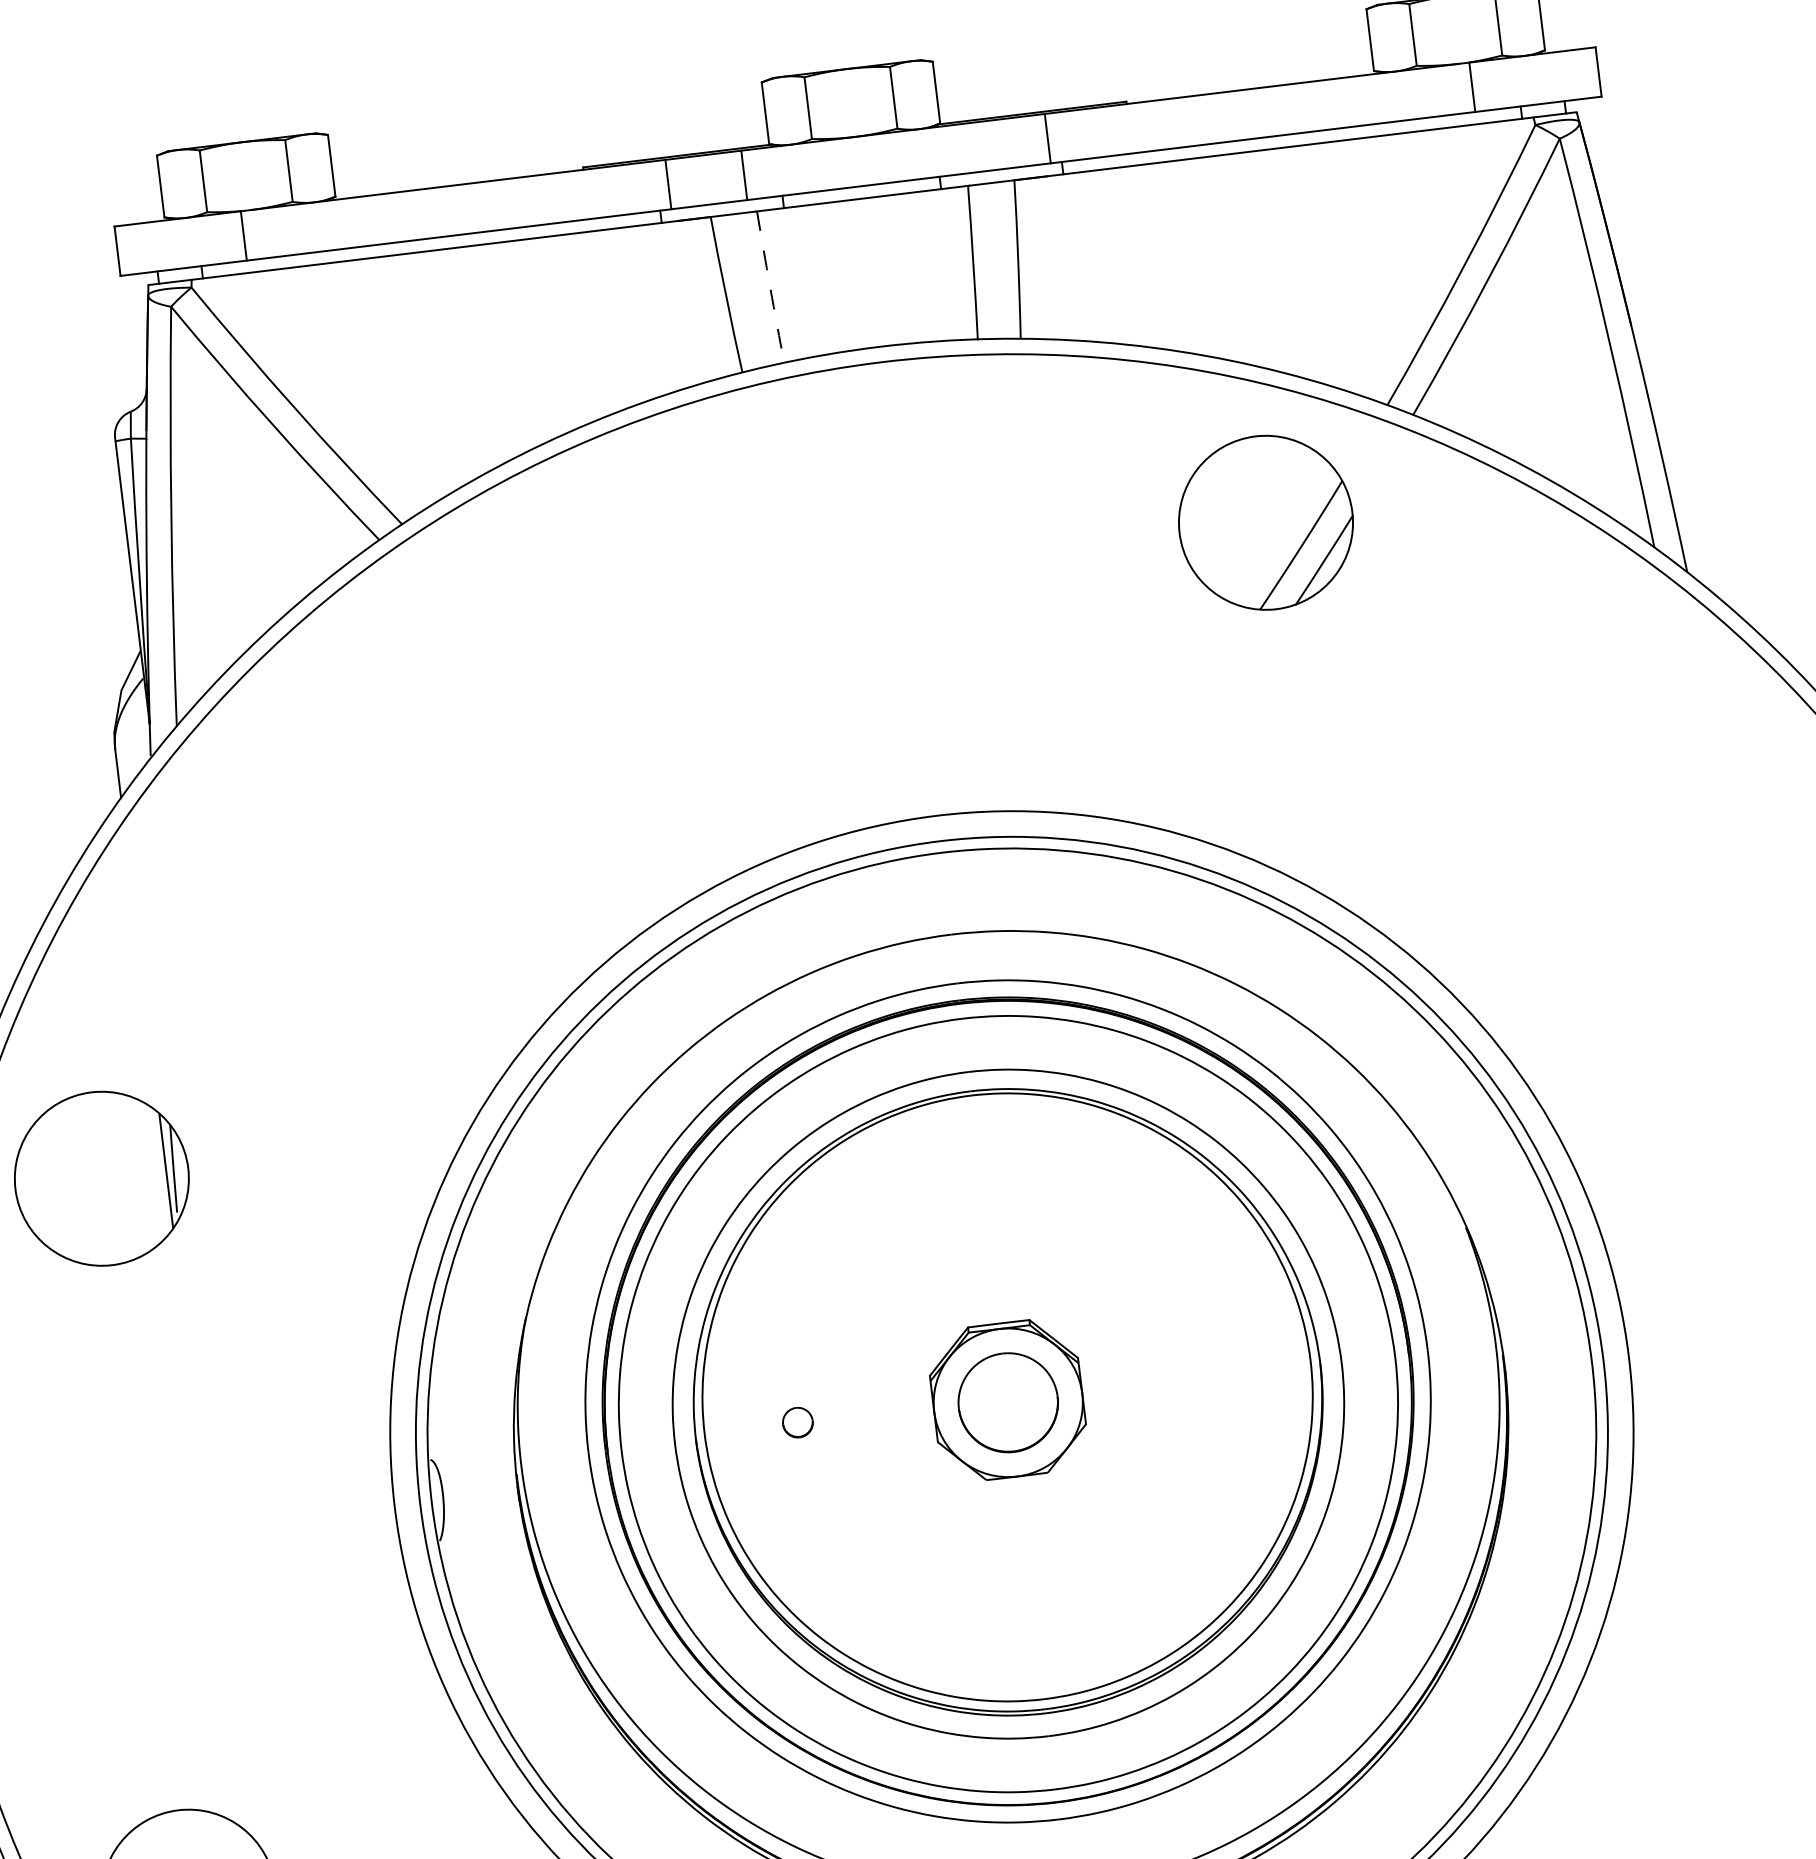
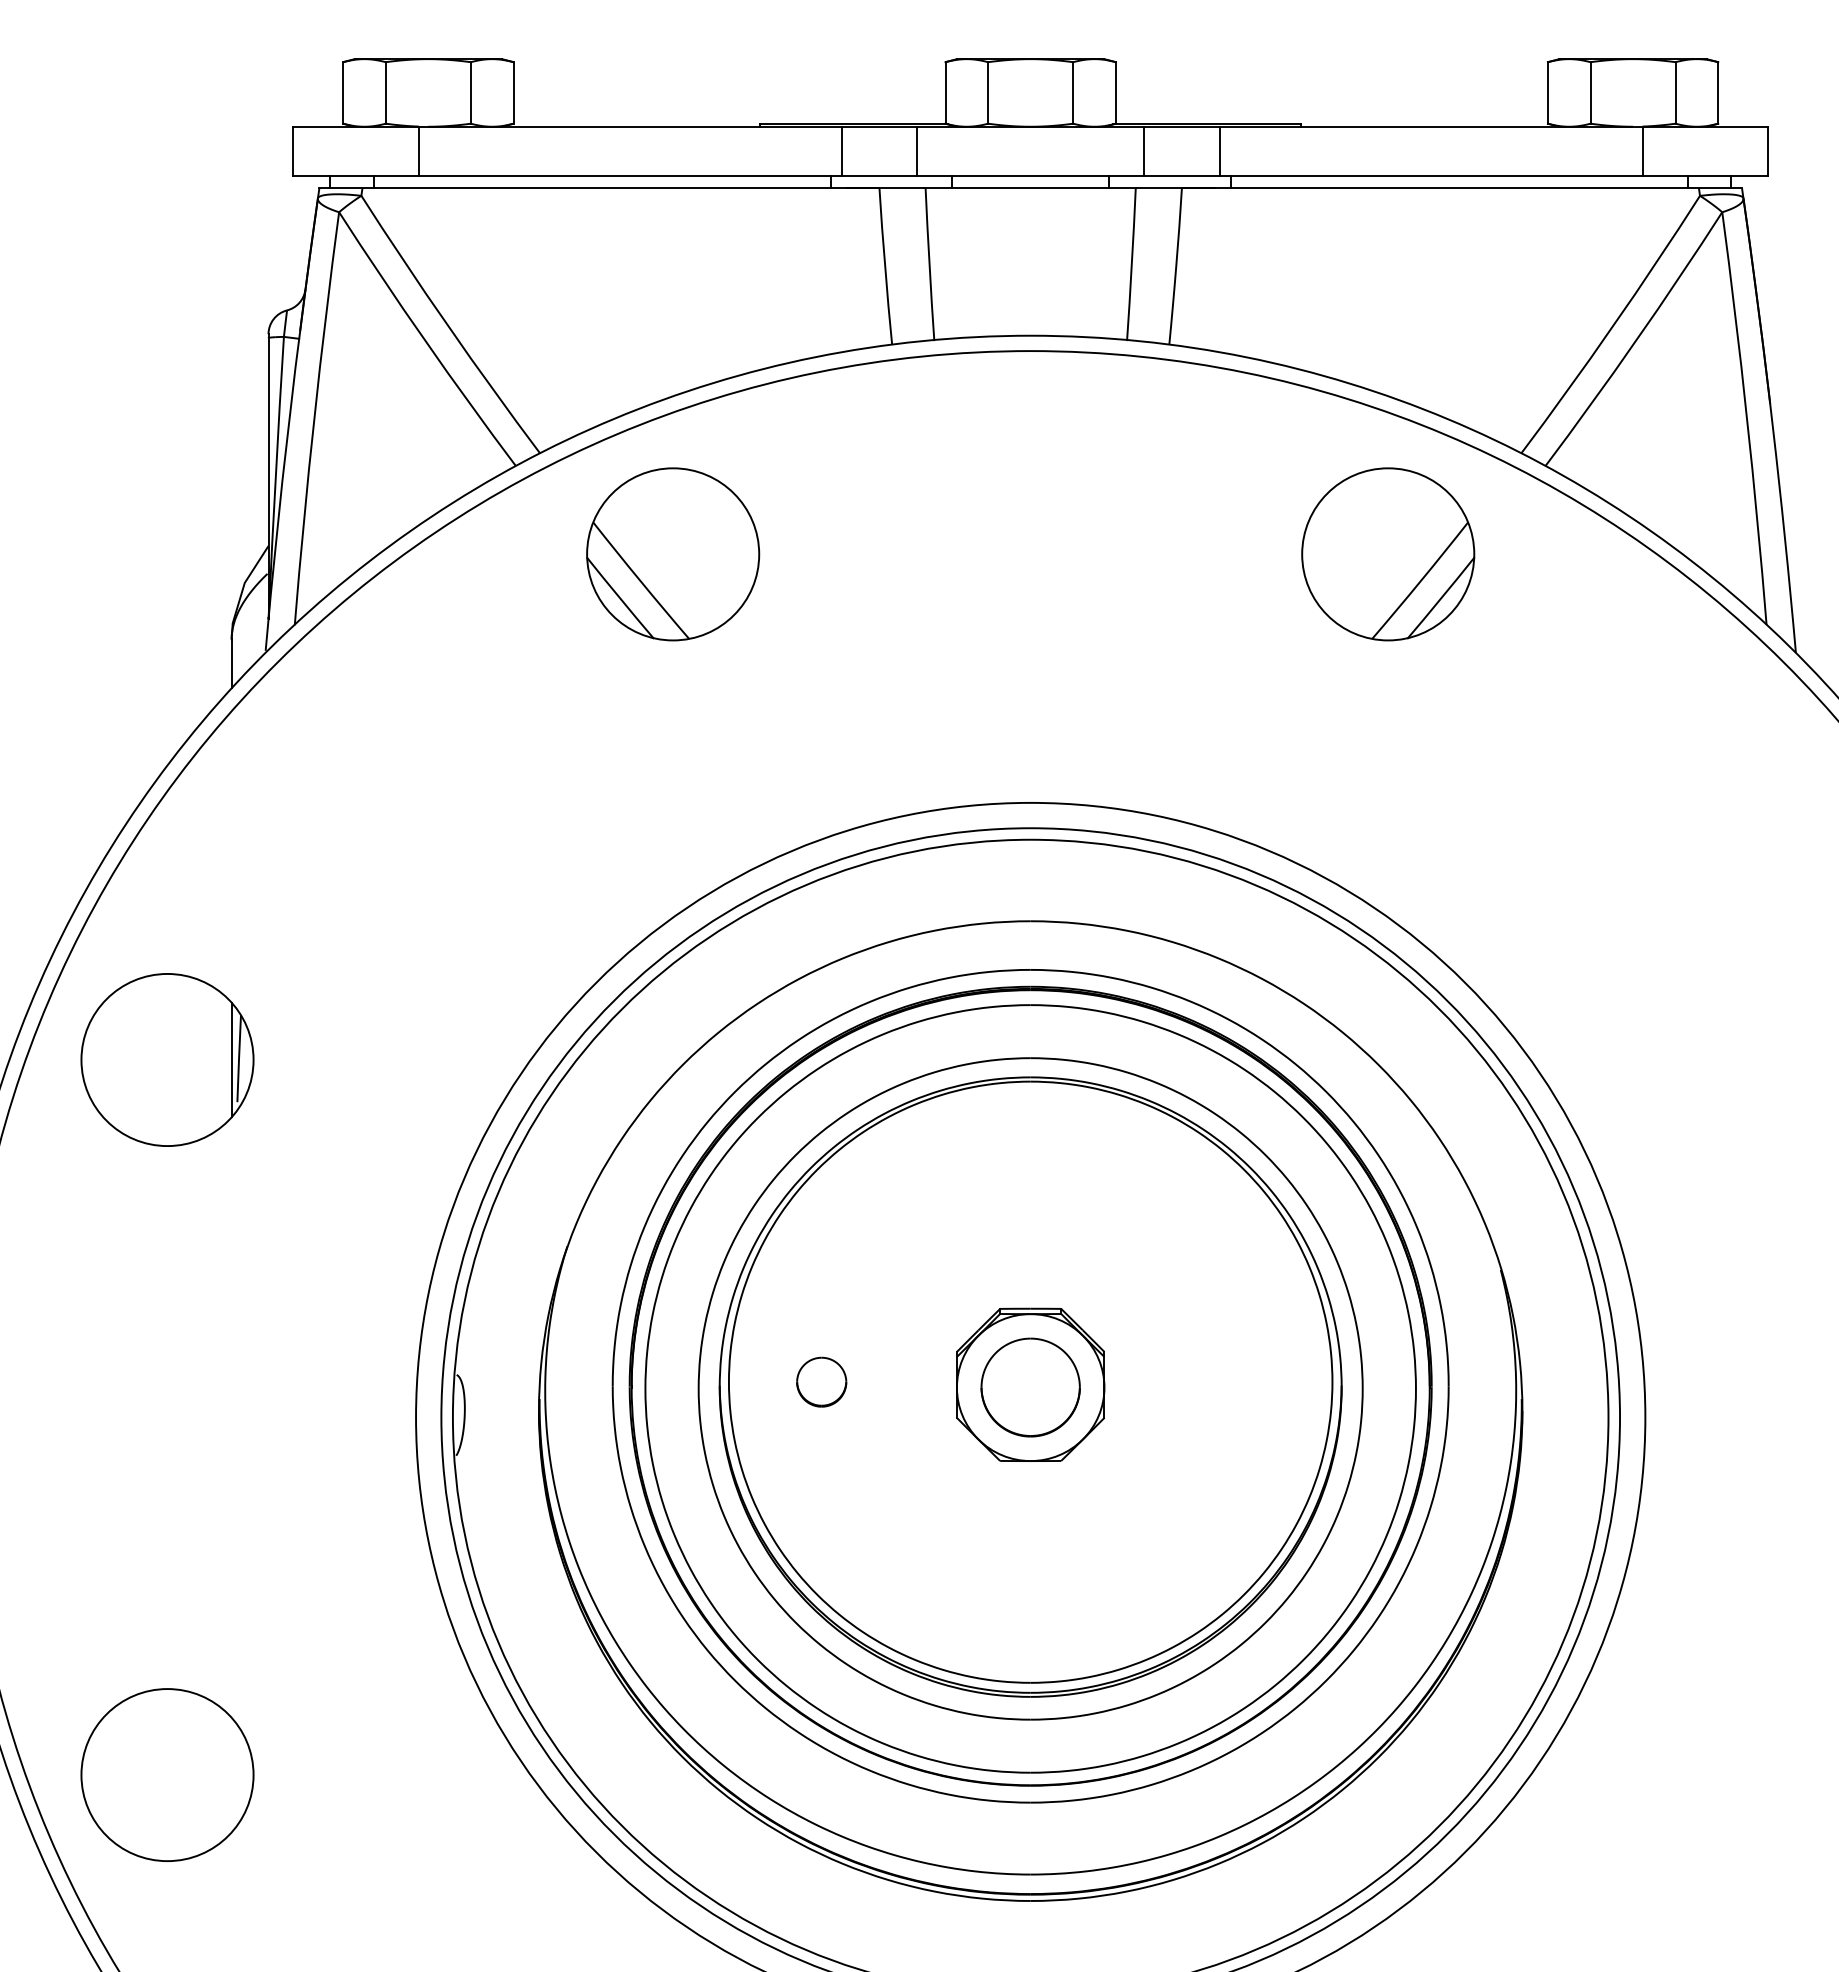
line: (972, 146) -> (1144, 150), added
arc: (770, 287) -> (929, 264), dashed -> solid
part: (548, 609) -> (673, 554), added
part: (797, 1422) -> (821, 1381), size x1.67

